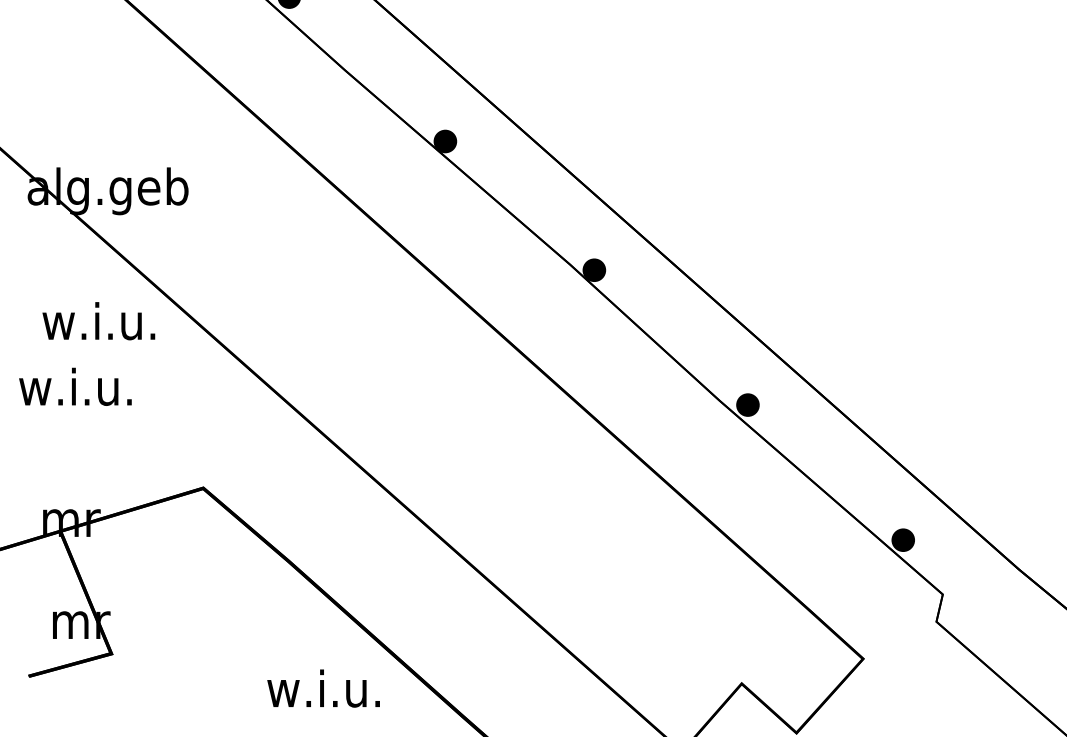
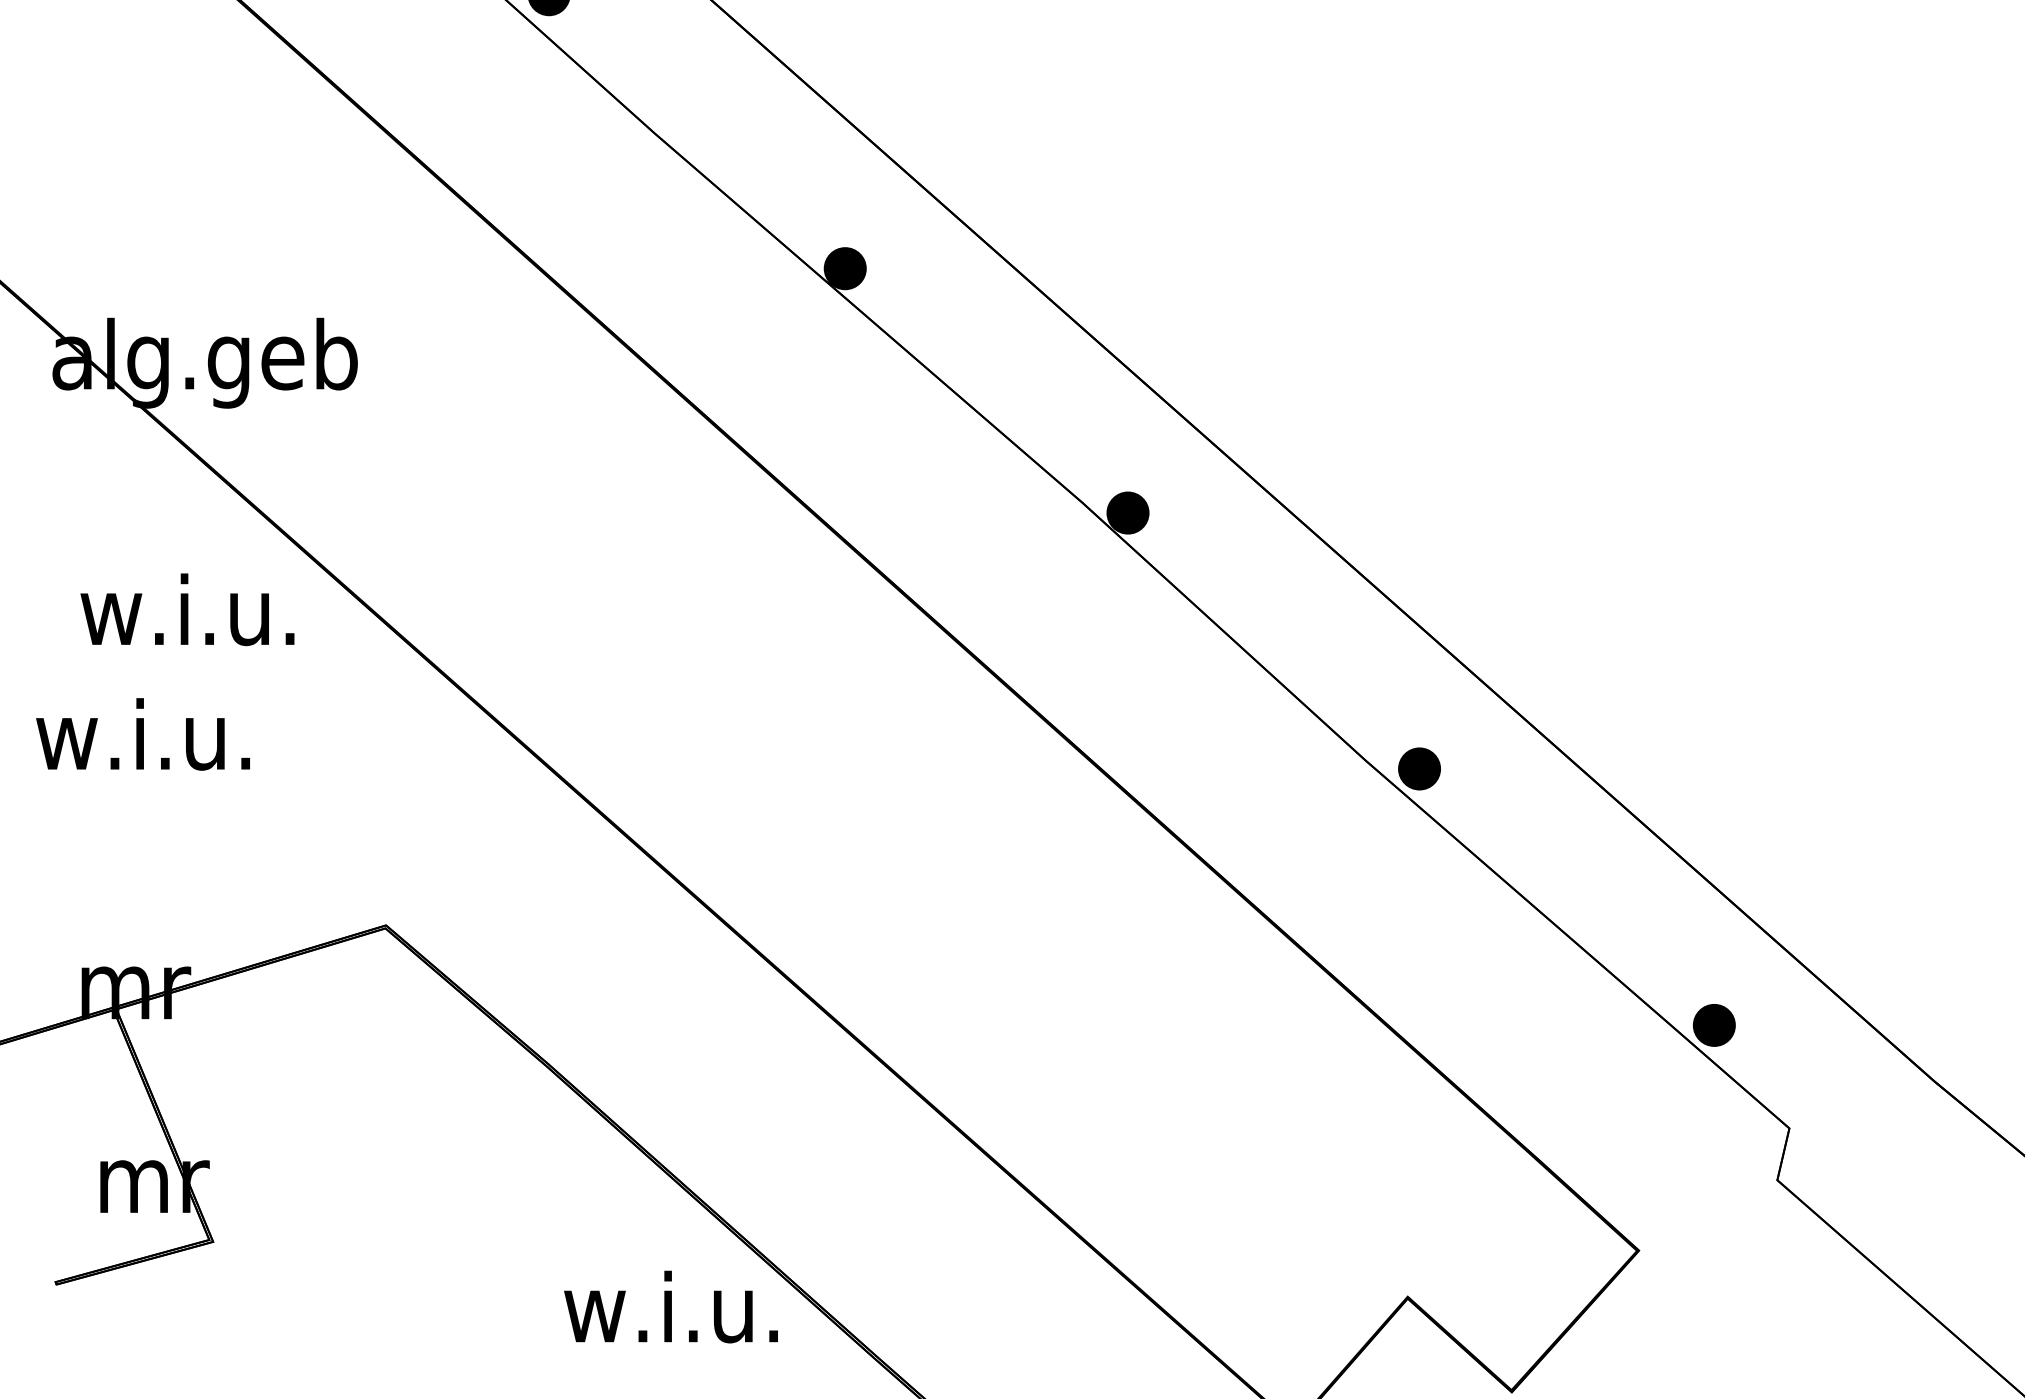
text: (323, 688) -> (670, 1306), moved

